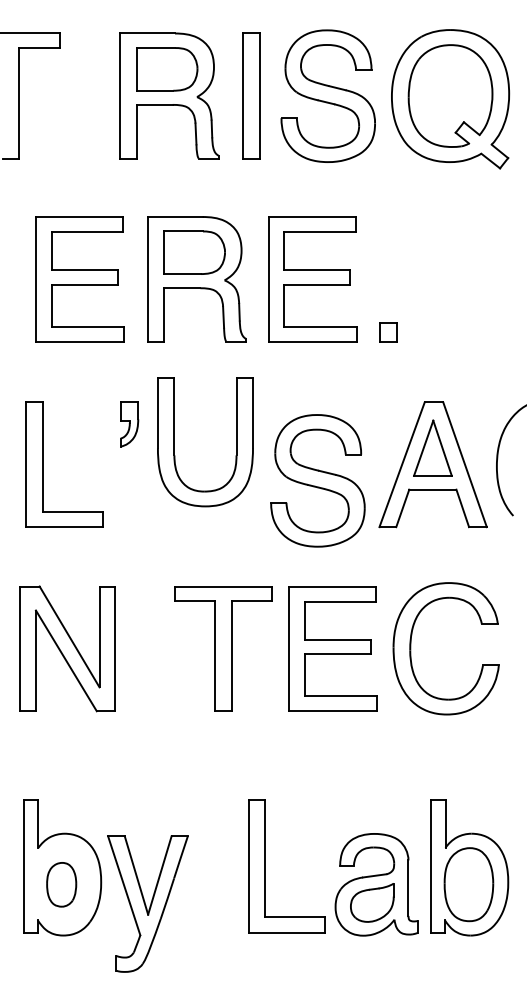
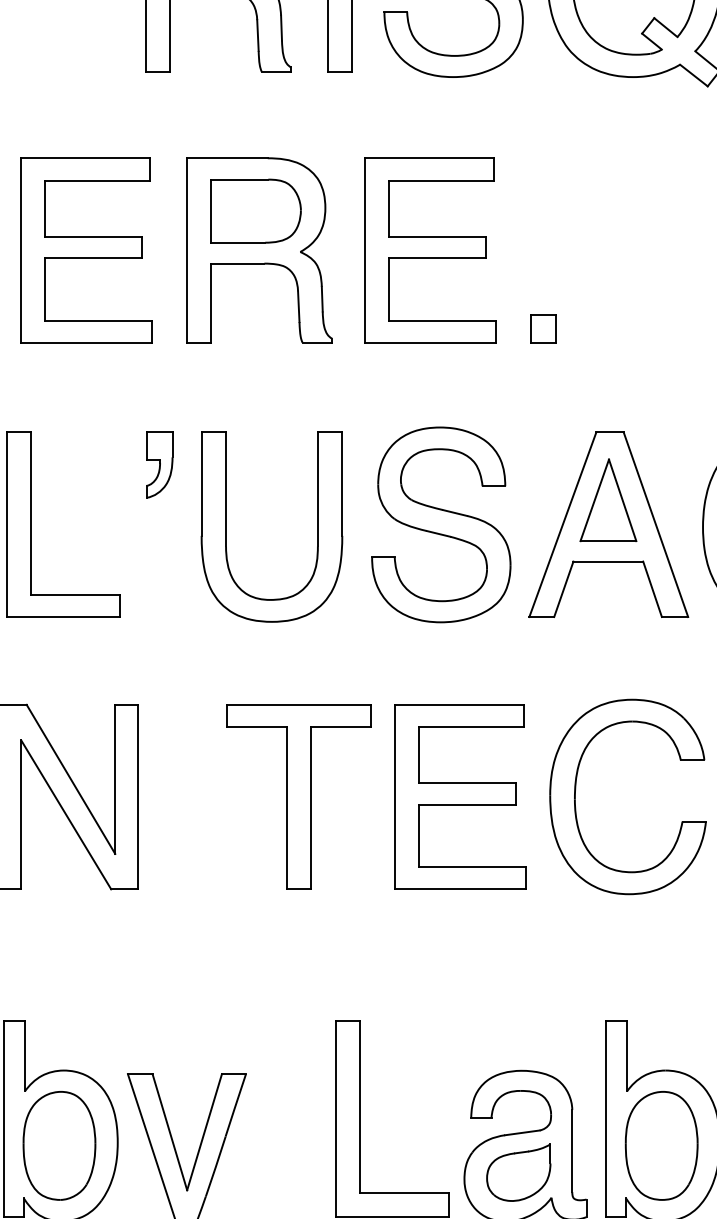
part: (174, 442) -> (226, 527), moved
part: (317, 480) -> (440, 524), moved
part: (61, 884) -> (59, 1145), size x1.67

